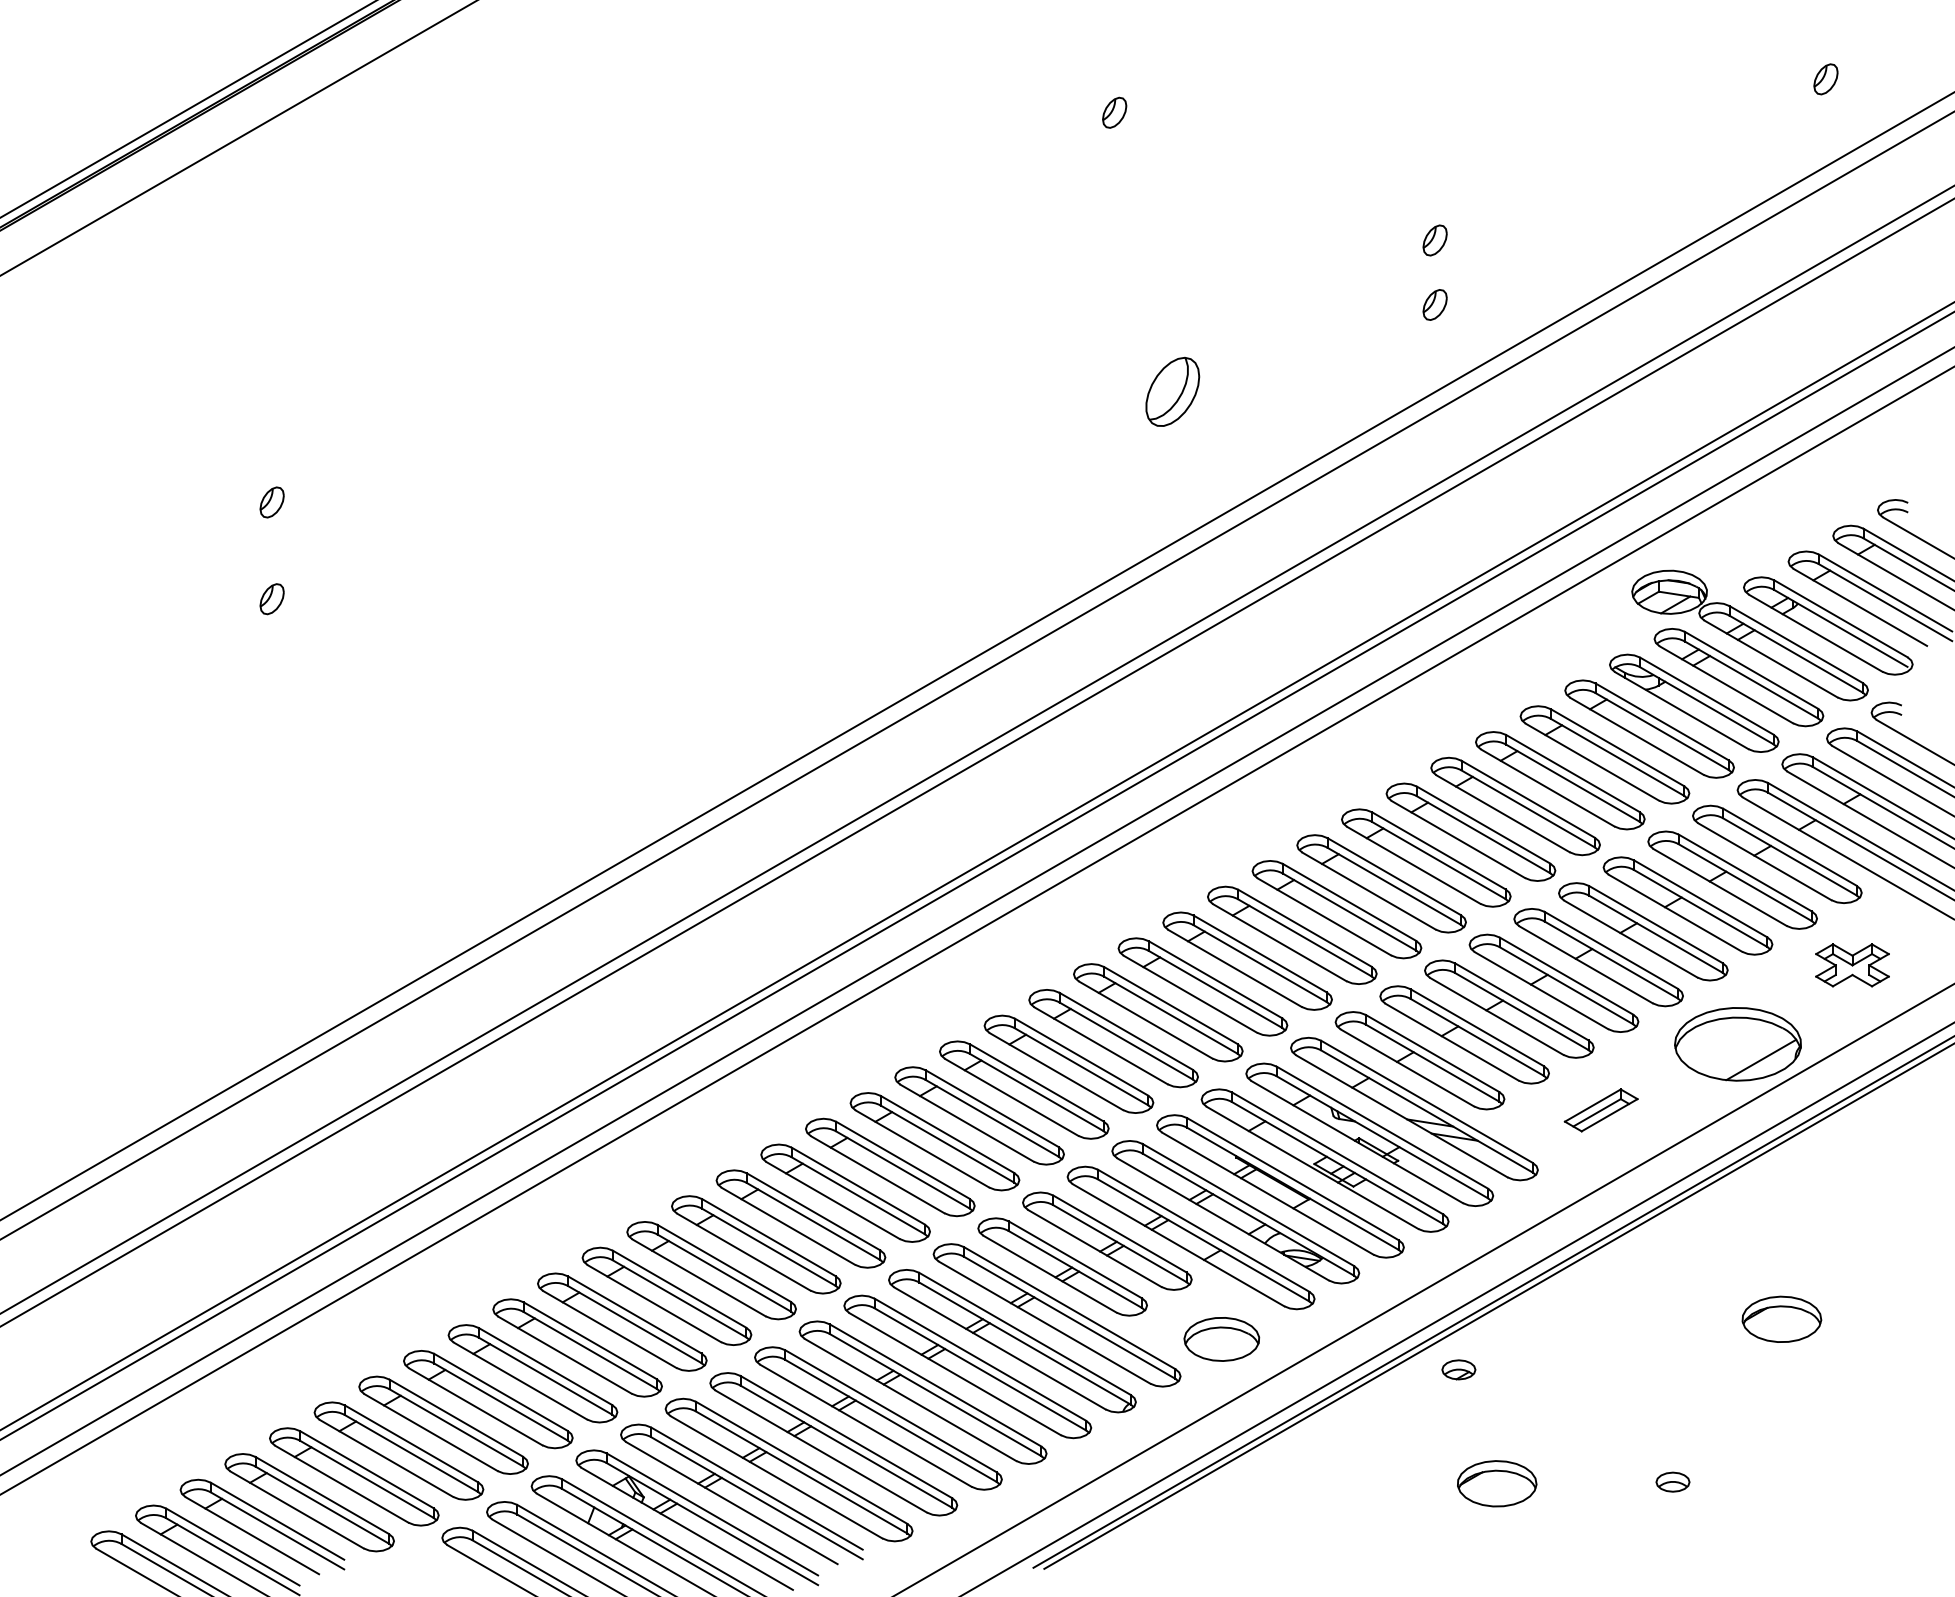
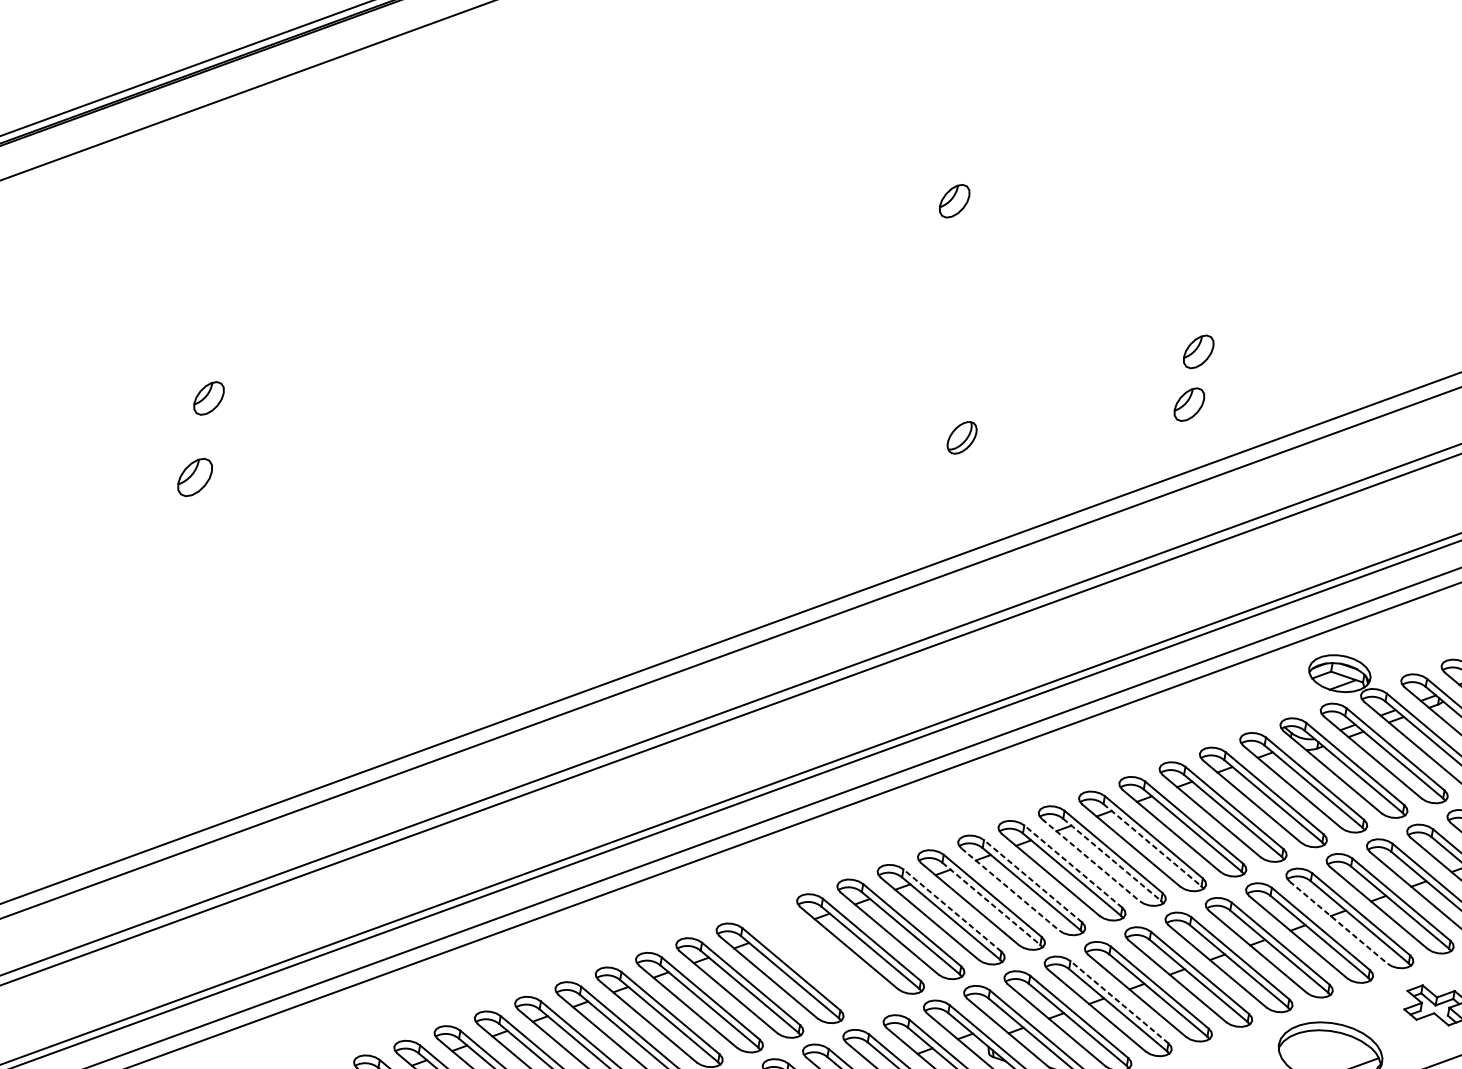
part: (1114, 112) -> (954, 200), size x1.4
part: (1434, 240) -> (1198, 351), size x1.4
part: (1434, 304) -> (1188, 404), size x1.4
part: (1172, 391) -> (961, 437), size x0.6
part: (271, 502) -> (208, 398), size x1.4
part: (271, 599) -> (194, 477), size x1.6
line: (1483, 834) -> (1152, 845), solid -> dashed
line: (1438, 860) -> (1111, 859), solid -> dashed
line: (1413, 865) -> (1090, 860), solid -> dashed
line: (1394, 876) -> (1073, 866), solid -> dashed
line: (1720, 887) -> (1338, 922), solid -> dashed
line: (1349, 902) -> (1033, 881), solid -> dashed
line: (1324, 916) -> (1010, 889), solid -> dashed
line: (1304, 937) -> (991, 903), solid -> dashed
line: (1260, 953) -> (952, 910), solid -> dashed
line: (1477, 1027) -> (1119, 1002), solid -> dashed
part: (1113, 1038) -> (820, 958), removed

